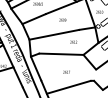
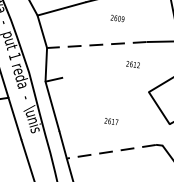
line: (53, 34) -> (95, 44), solid -> dashed
line: (61, 53) -> (106, 83), removed
line: (68, 87) -> (110, 151), solid -> dashed

